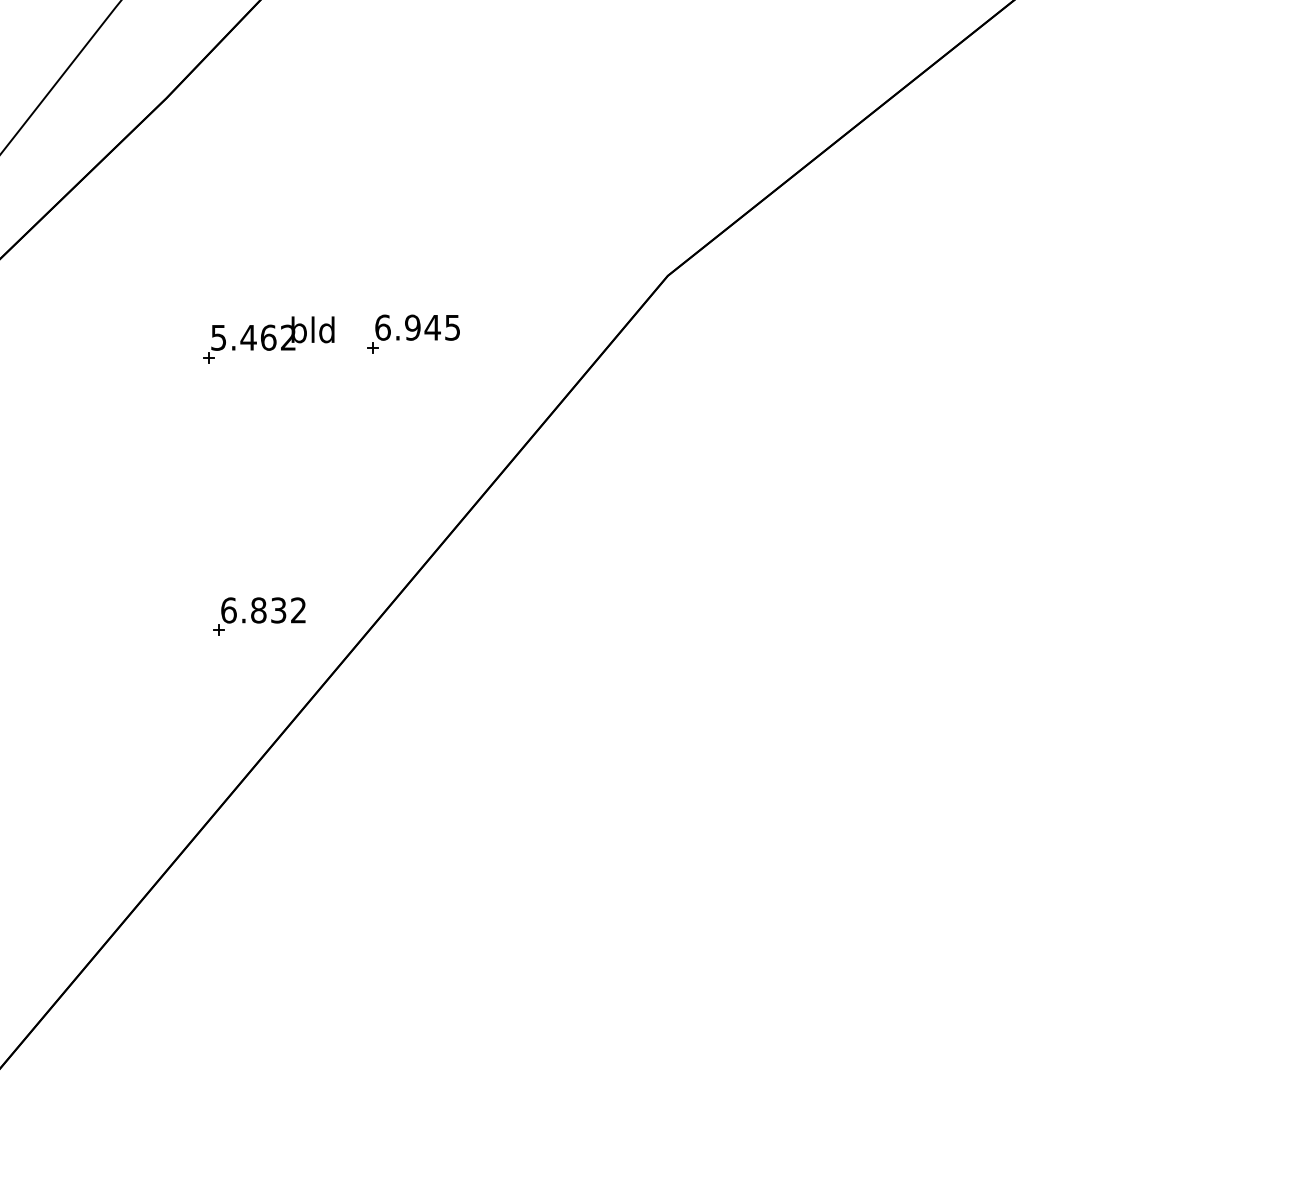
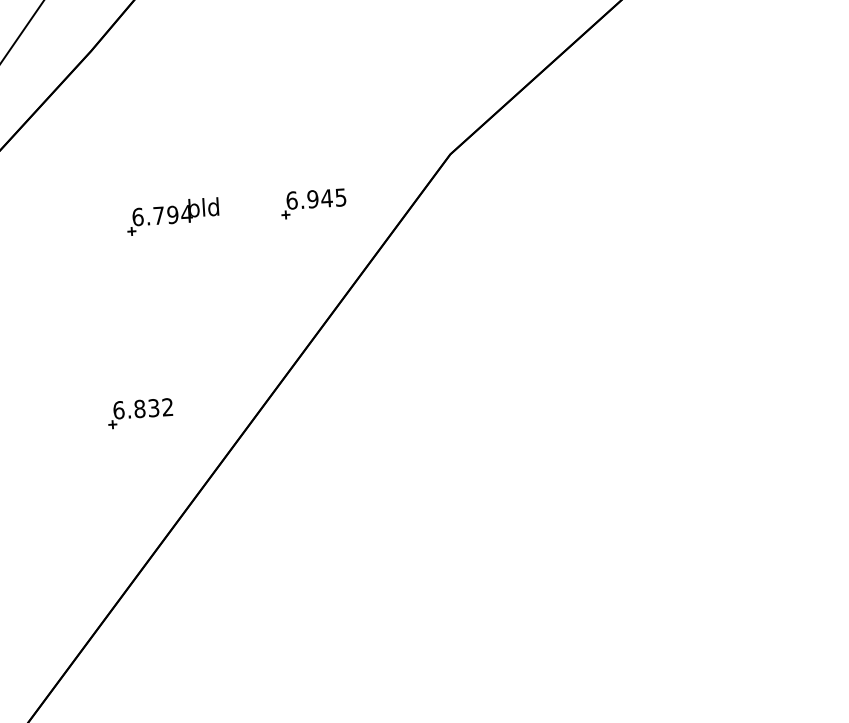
part: (413, 333) -> (313, 203), moved
text: (253, 337) -> (162, 215), 5.462 -> 6.794
part: (259, 616) -> (140, 413), moved

